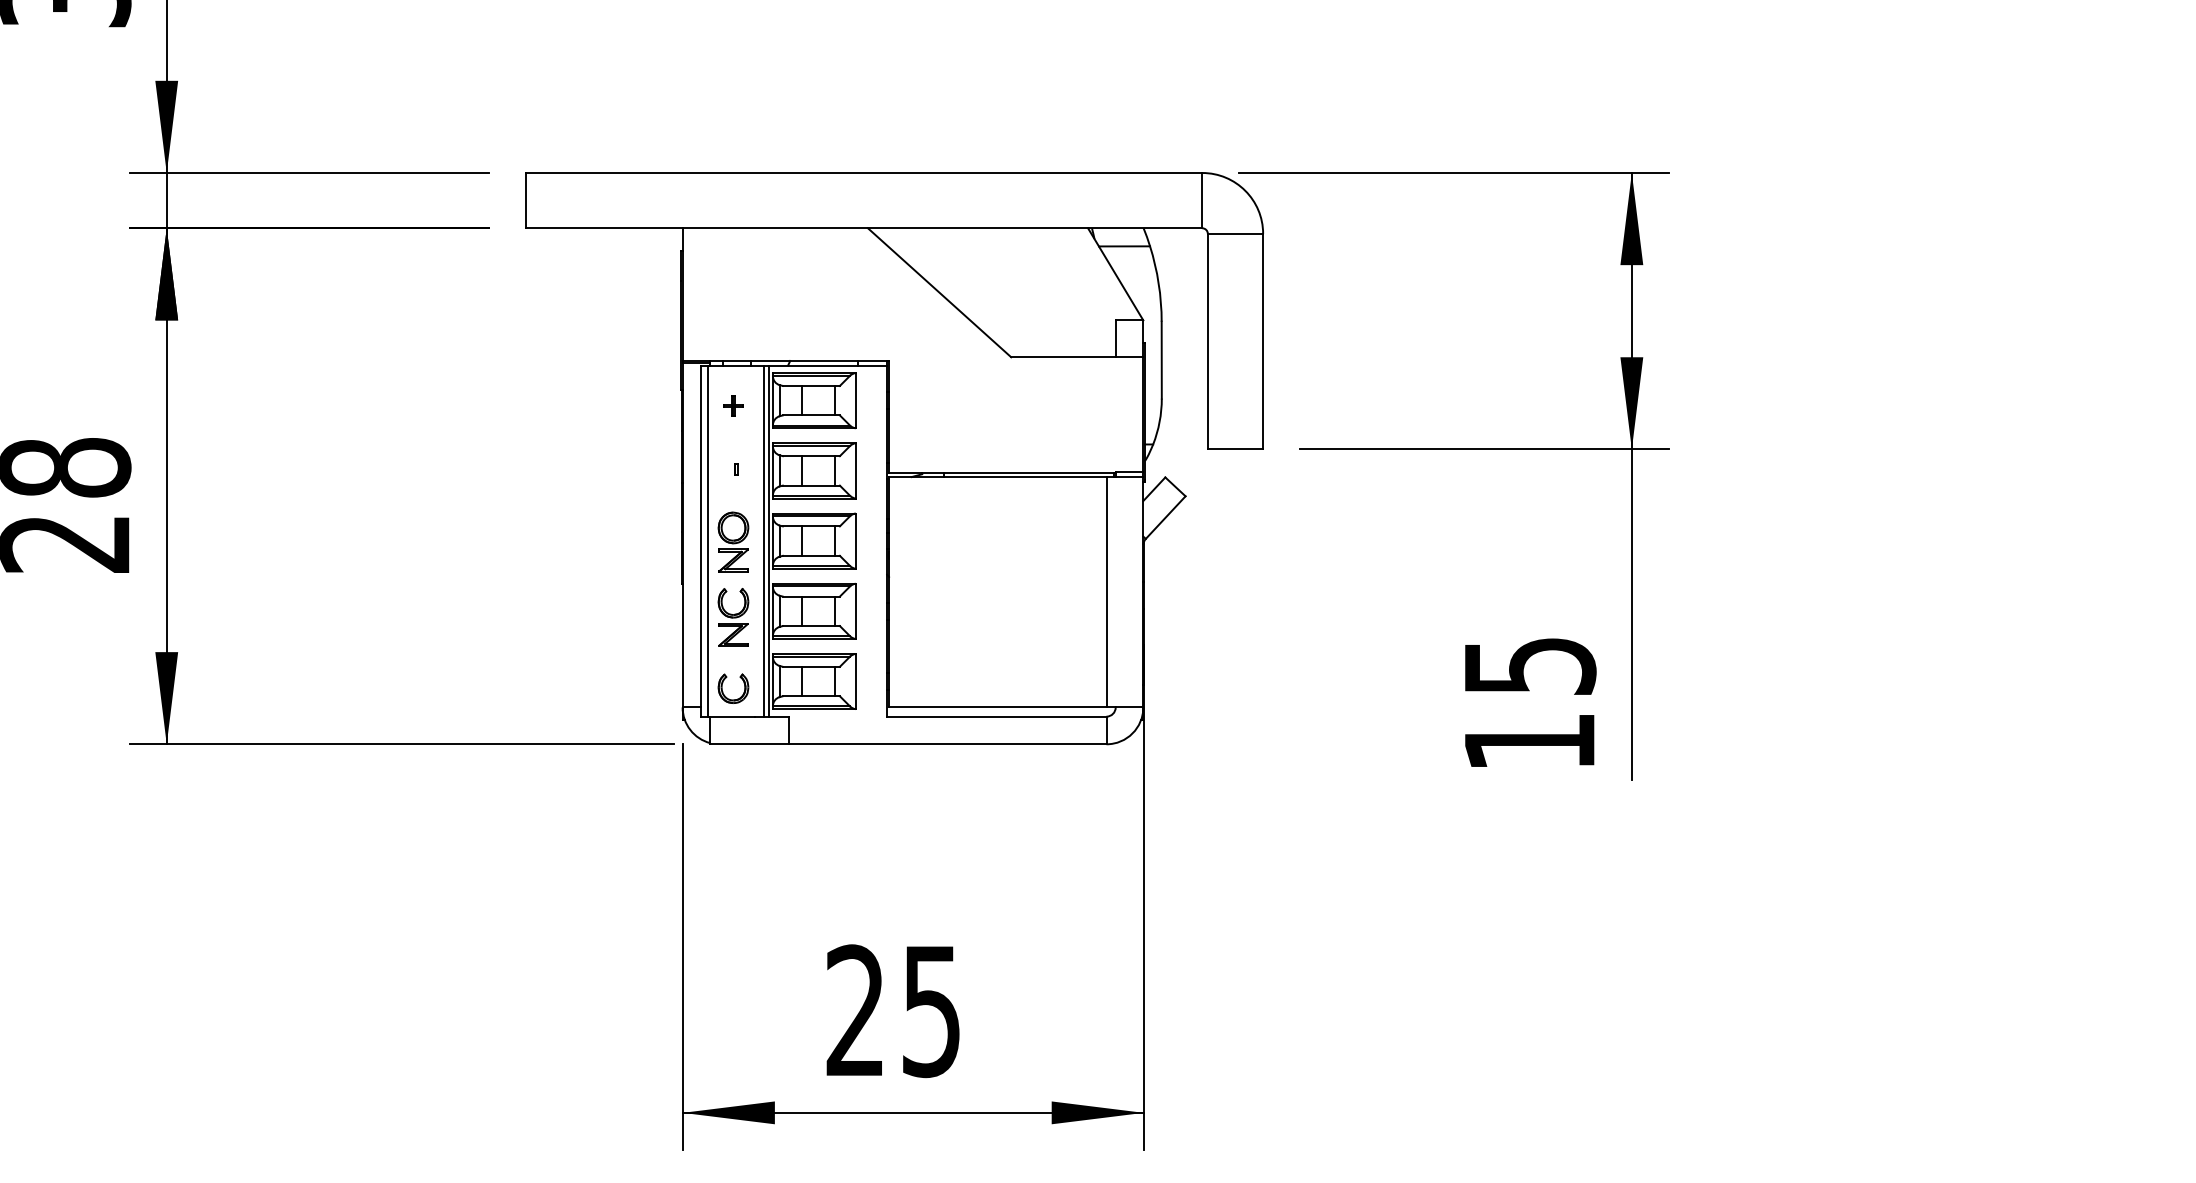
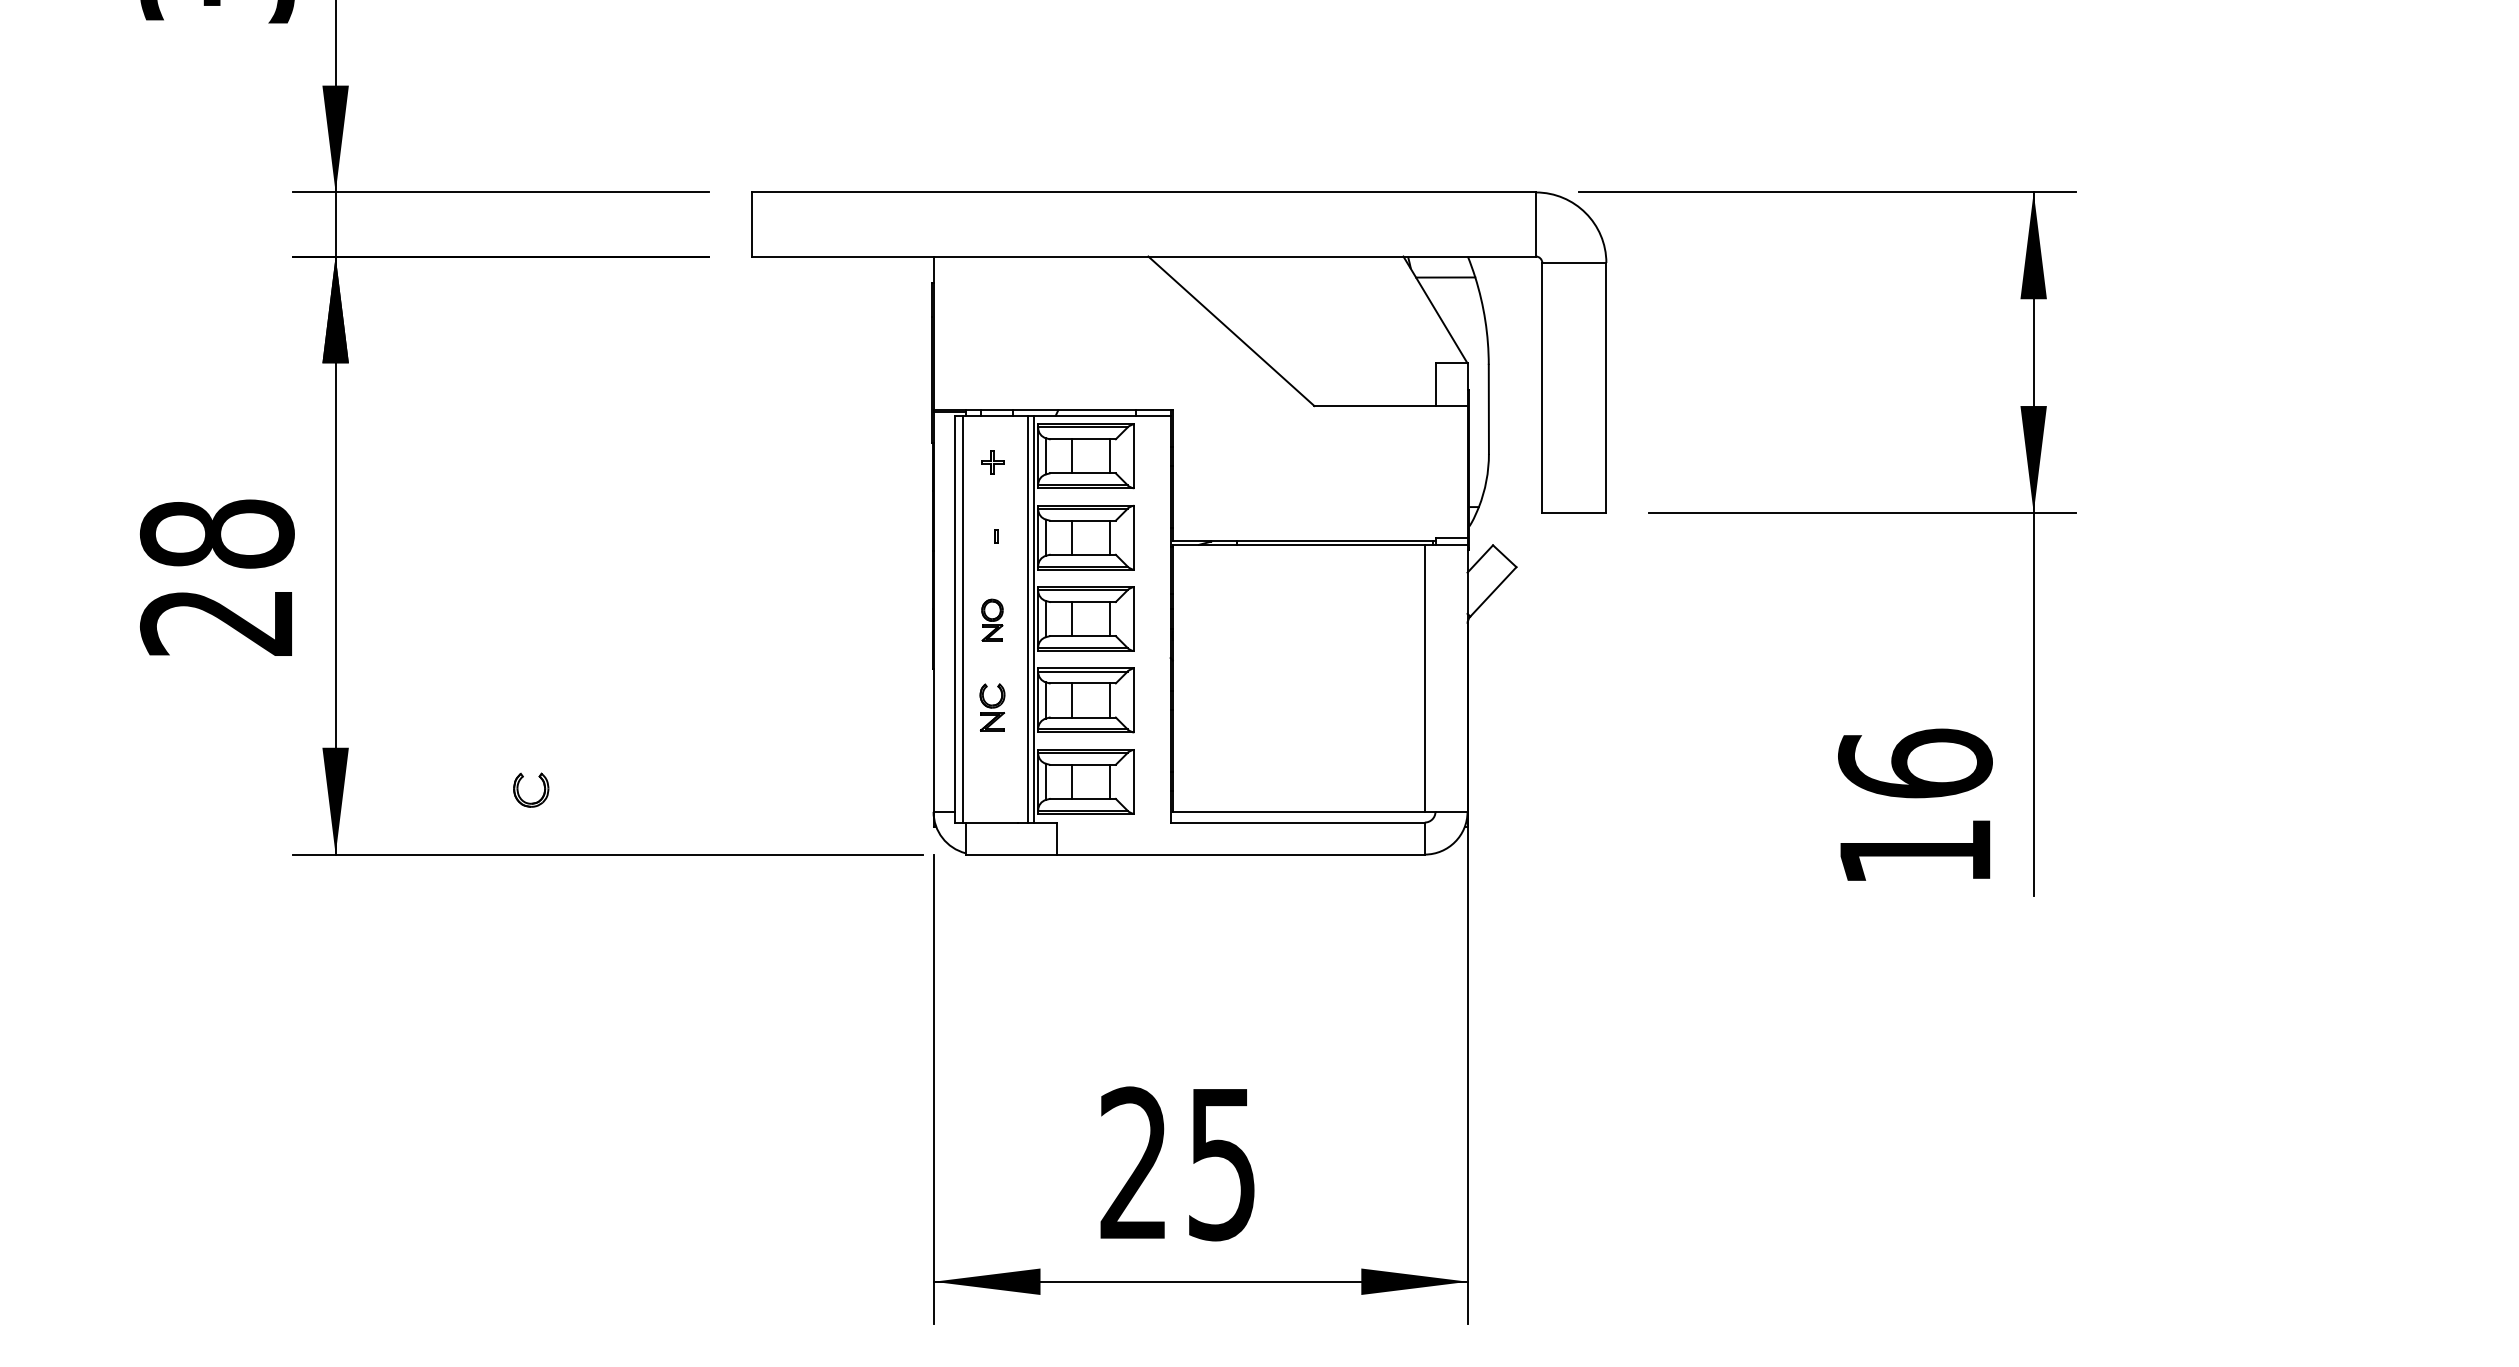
part: (733, 541) -> (992, 619), size x0.6
part: (733, 617) -> (992, 707), size x0.7
text: (1529, 665) -> (1915, 763), 15 -> 16
part: (723, 691) -> (519, 793), moved

